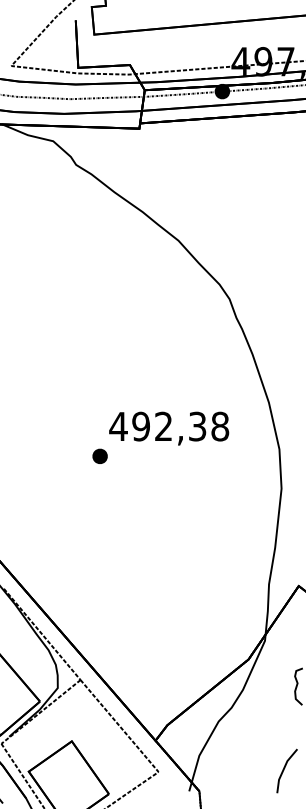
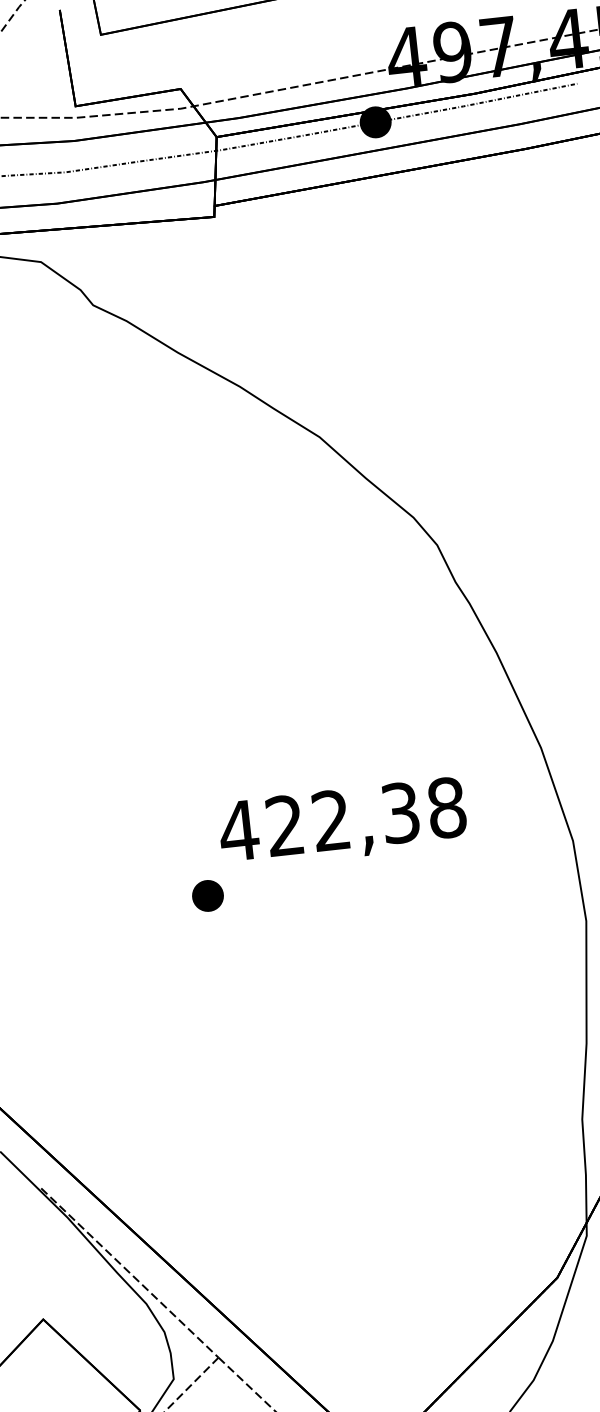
text: (140, 426) -> (283, 825), 492,38 -> 422,38

